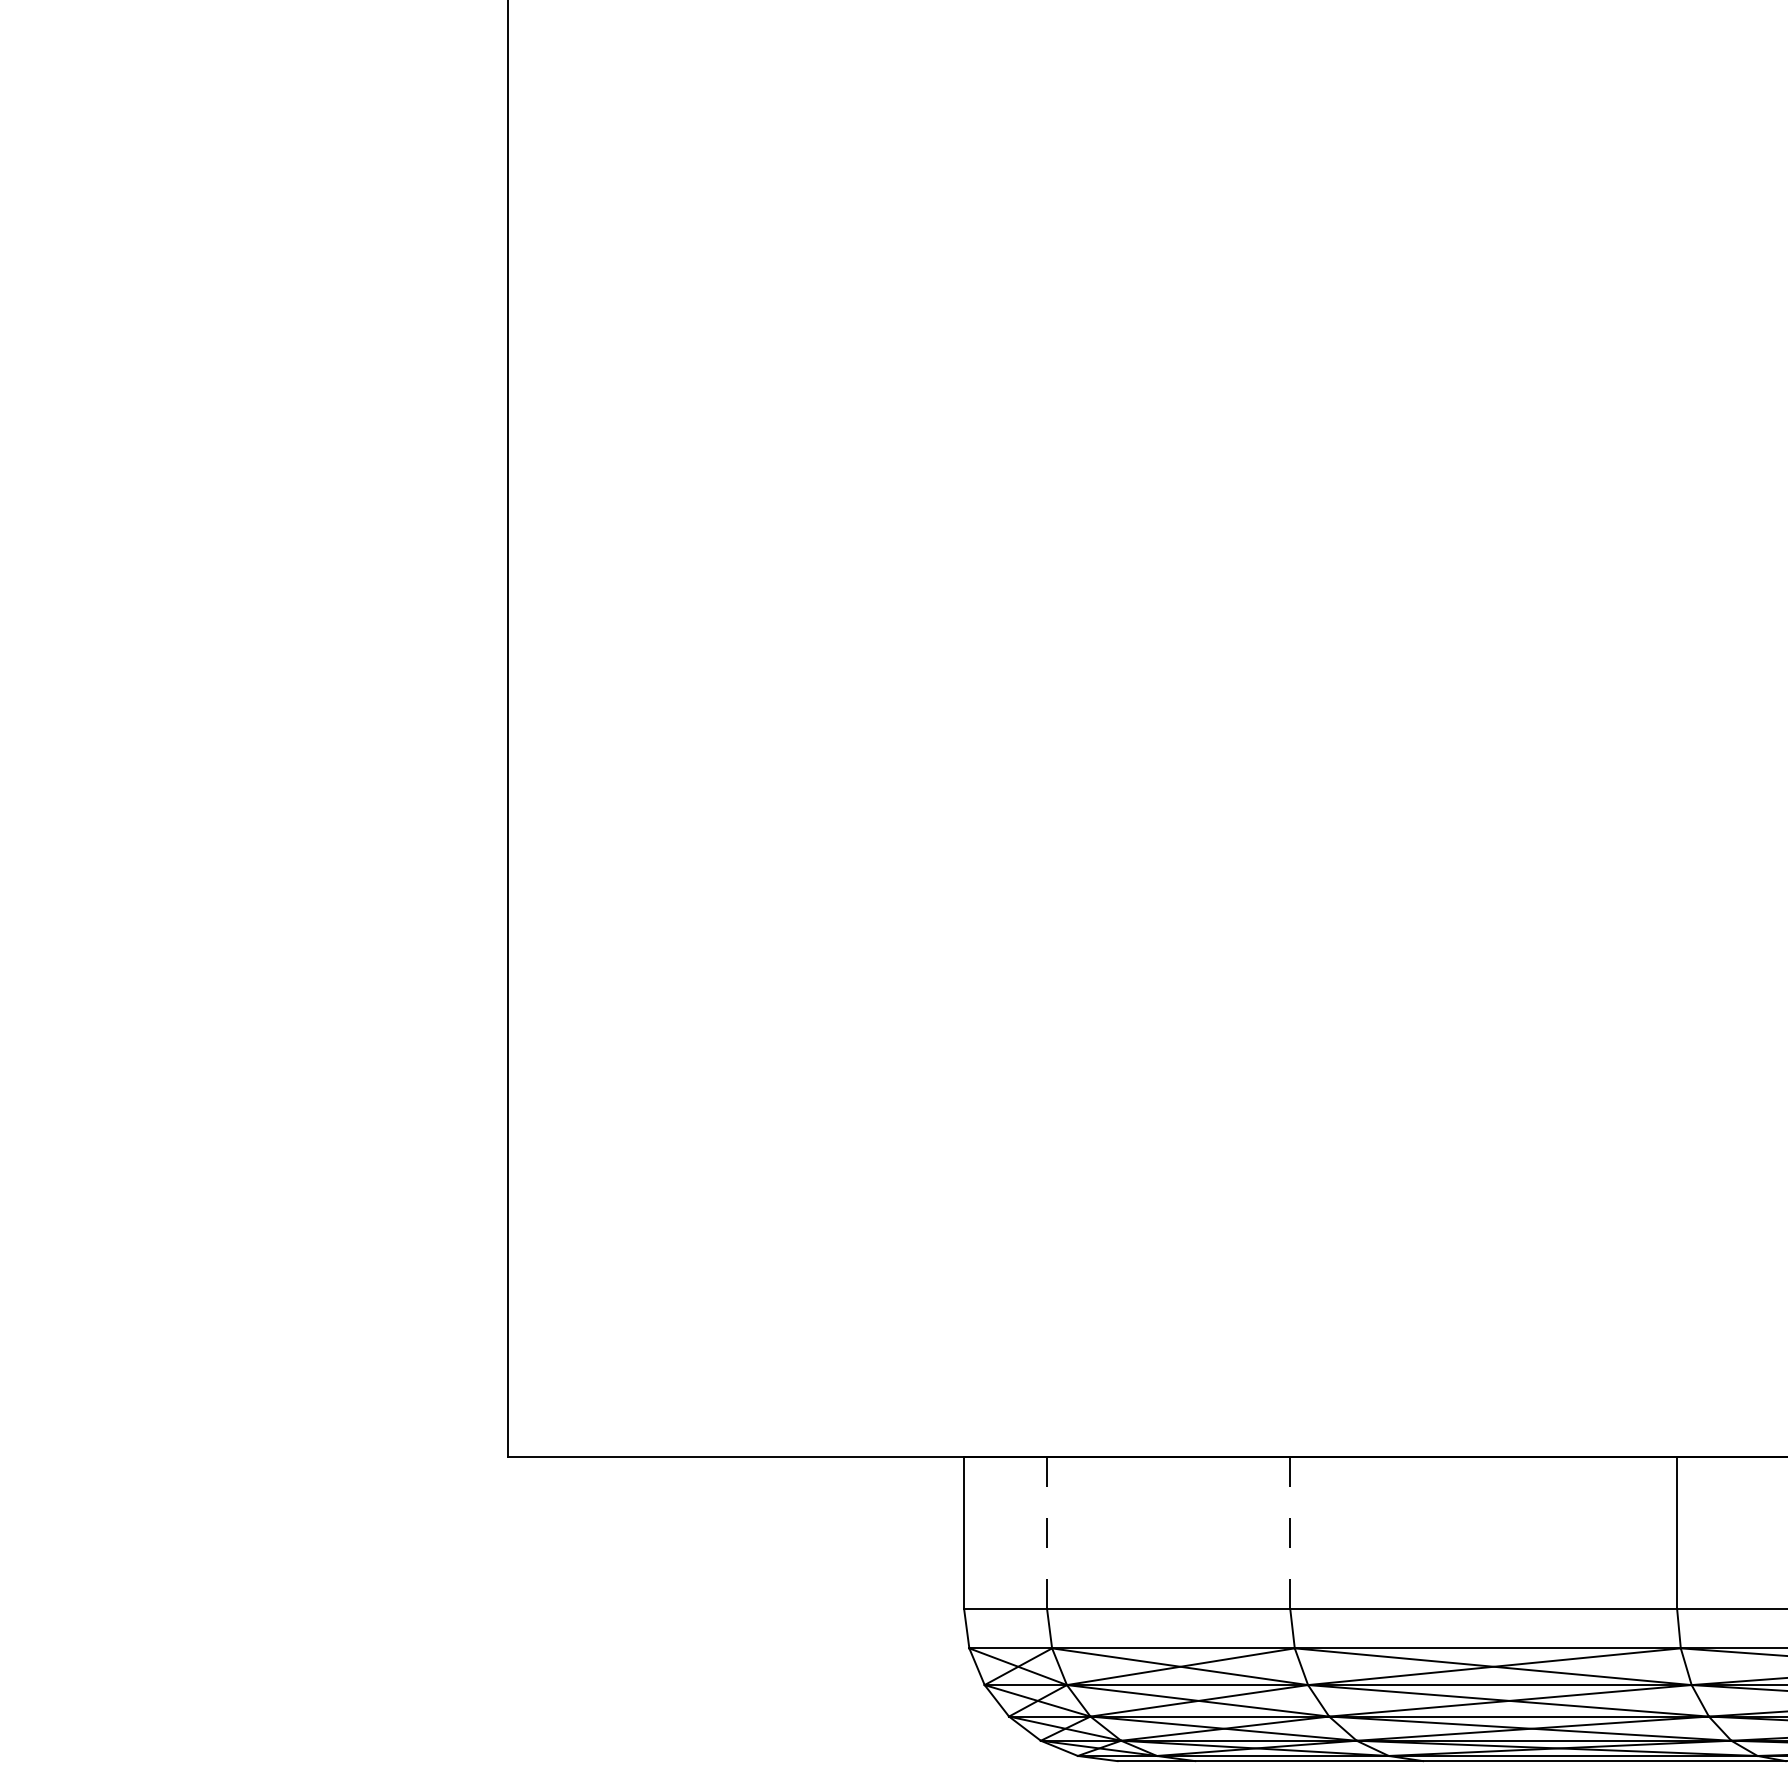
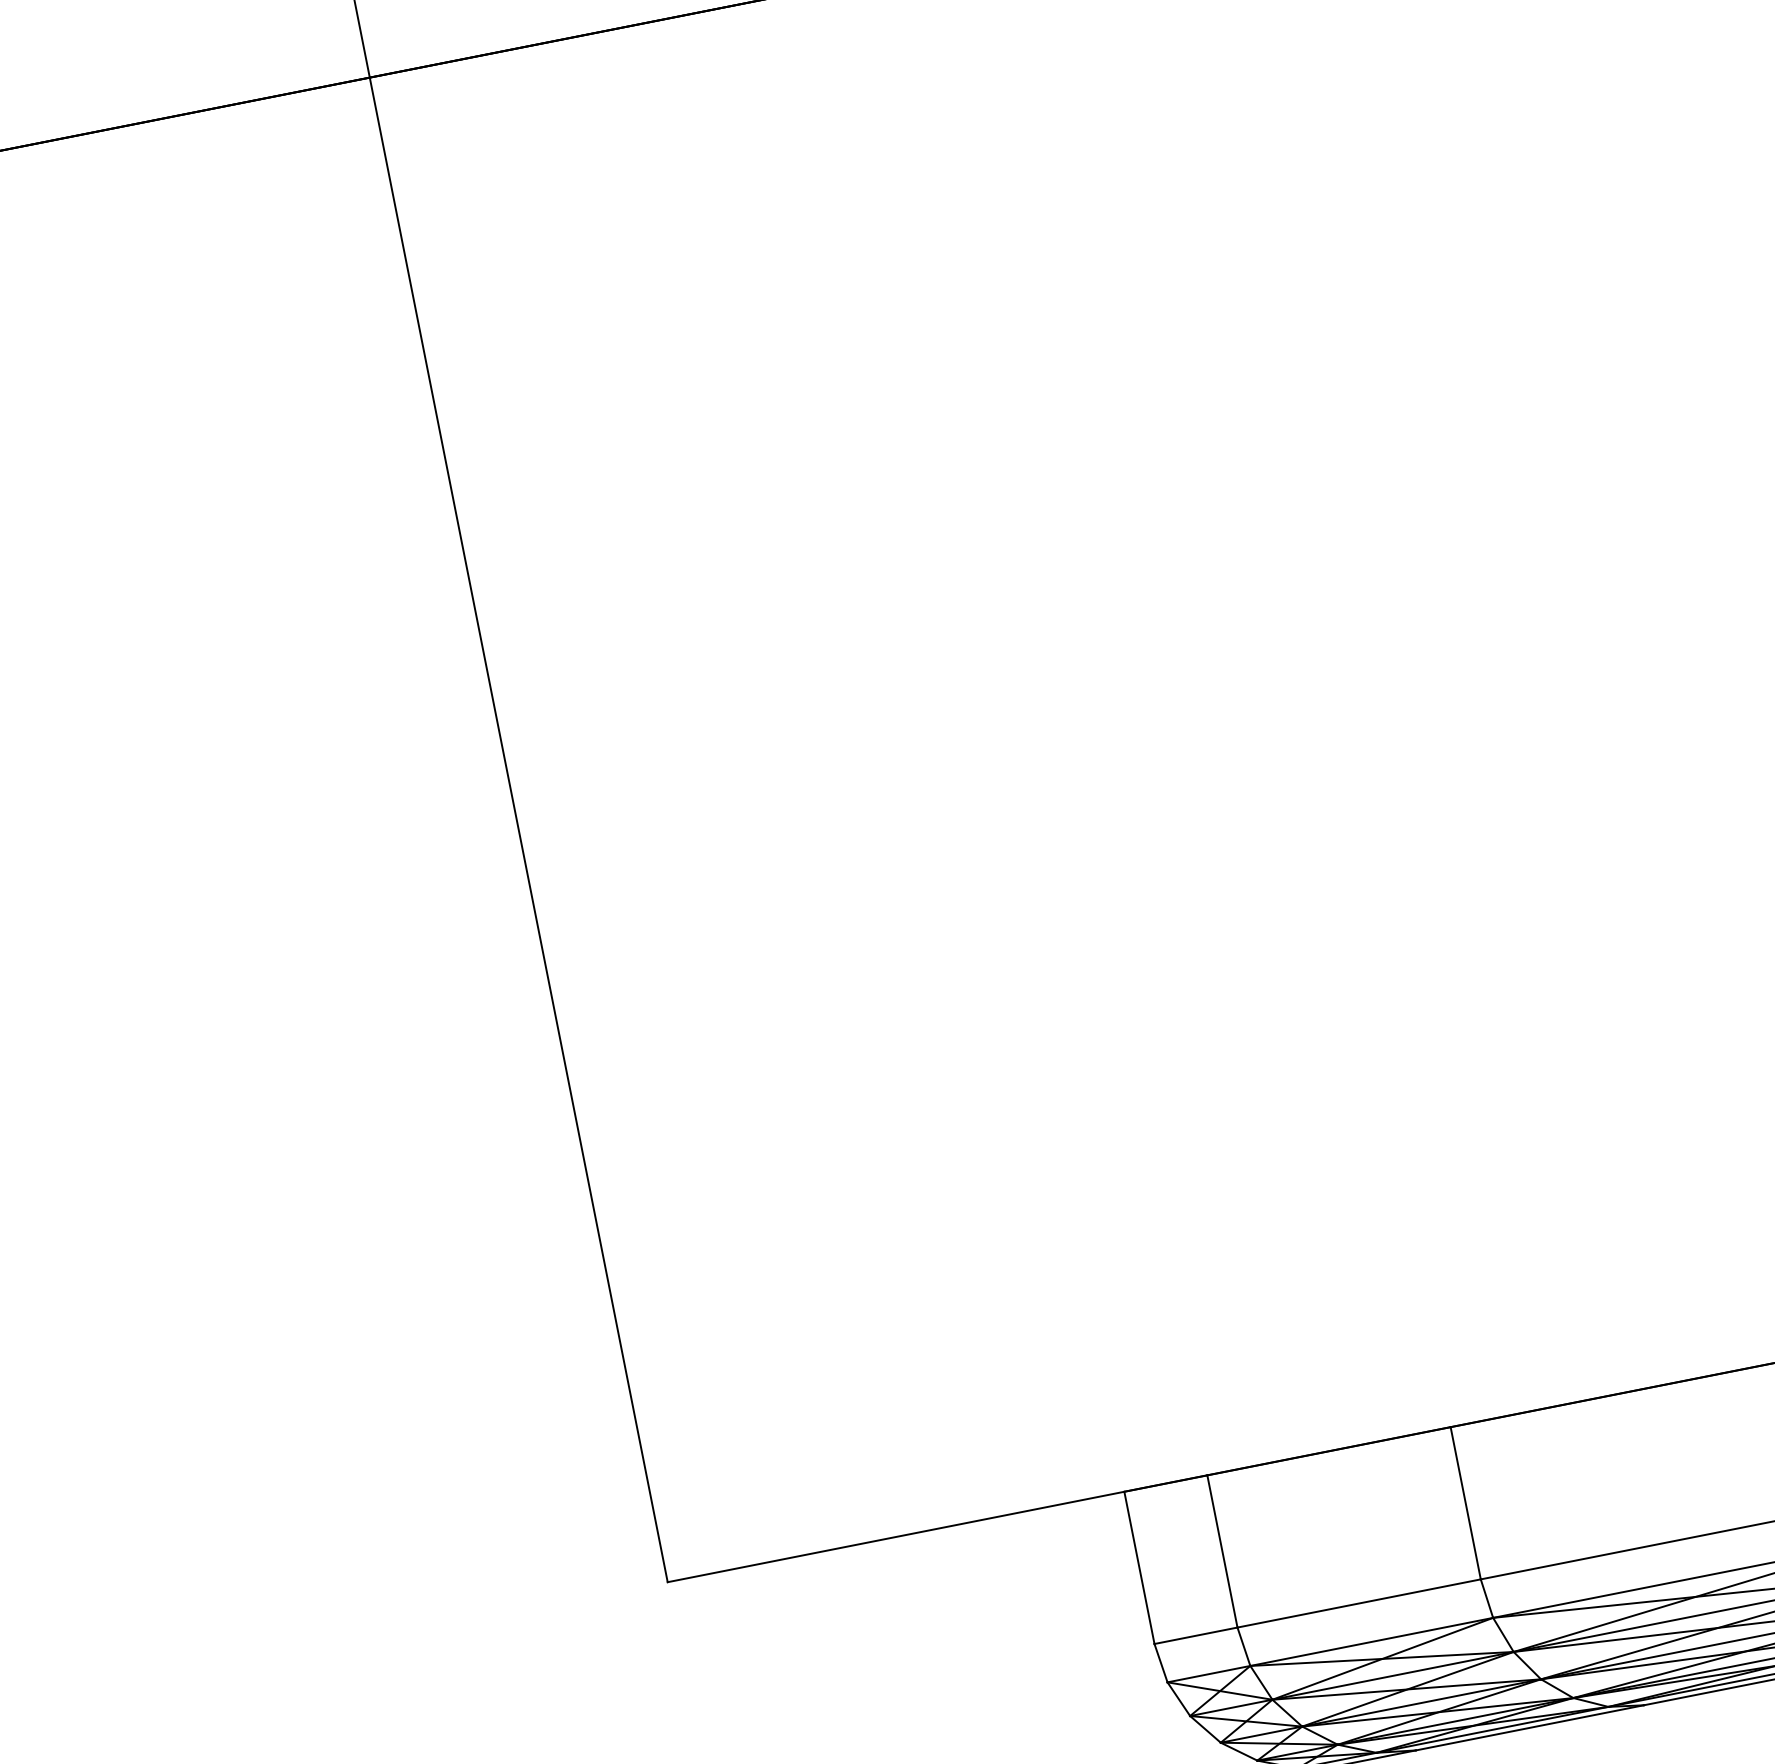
line: (1047, 1532) -> (1222, 1550), dashed -> solid
line: (1290, 1532) -> (1465, 1502), dashed -> solid

